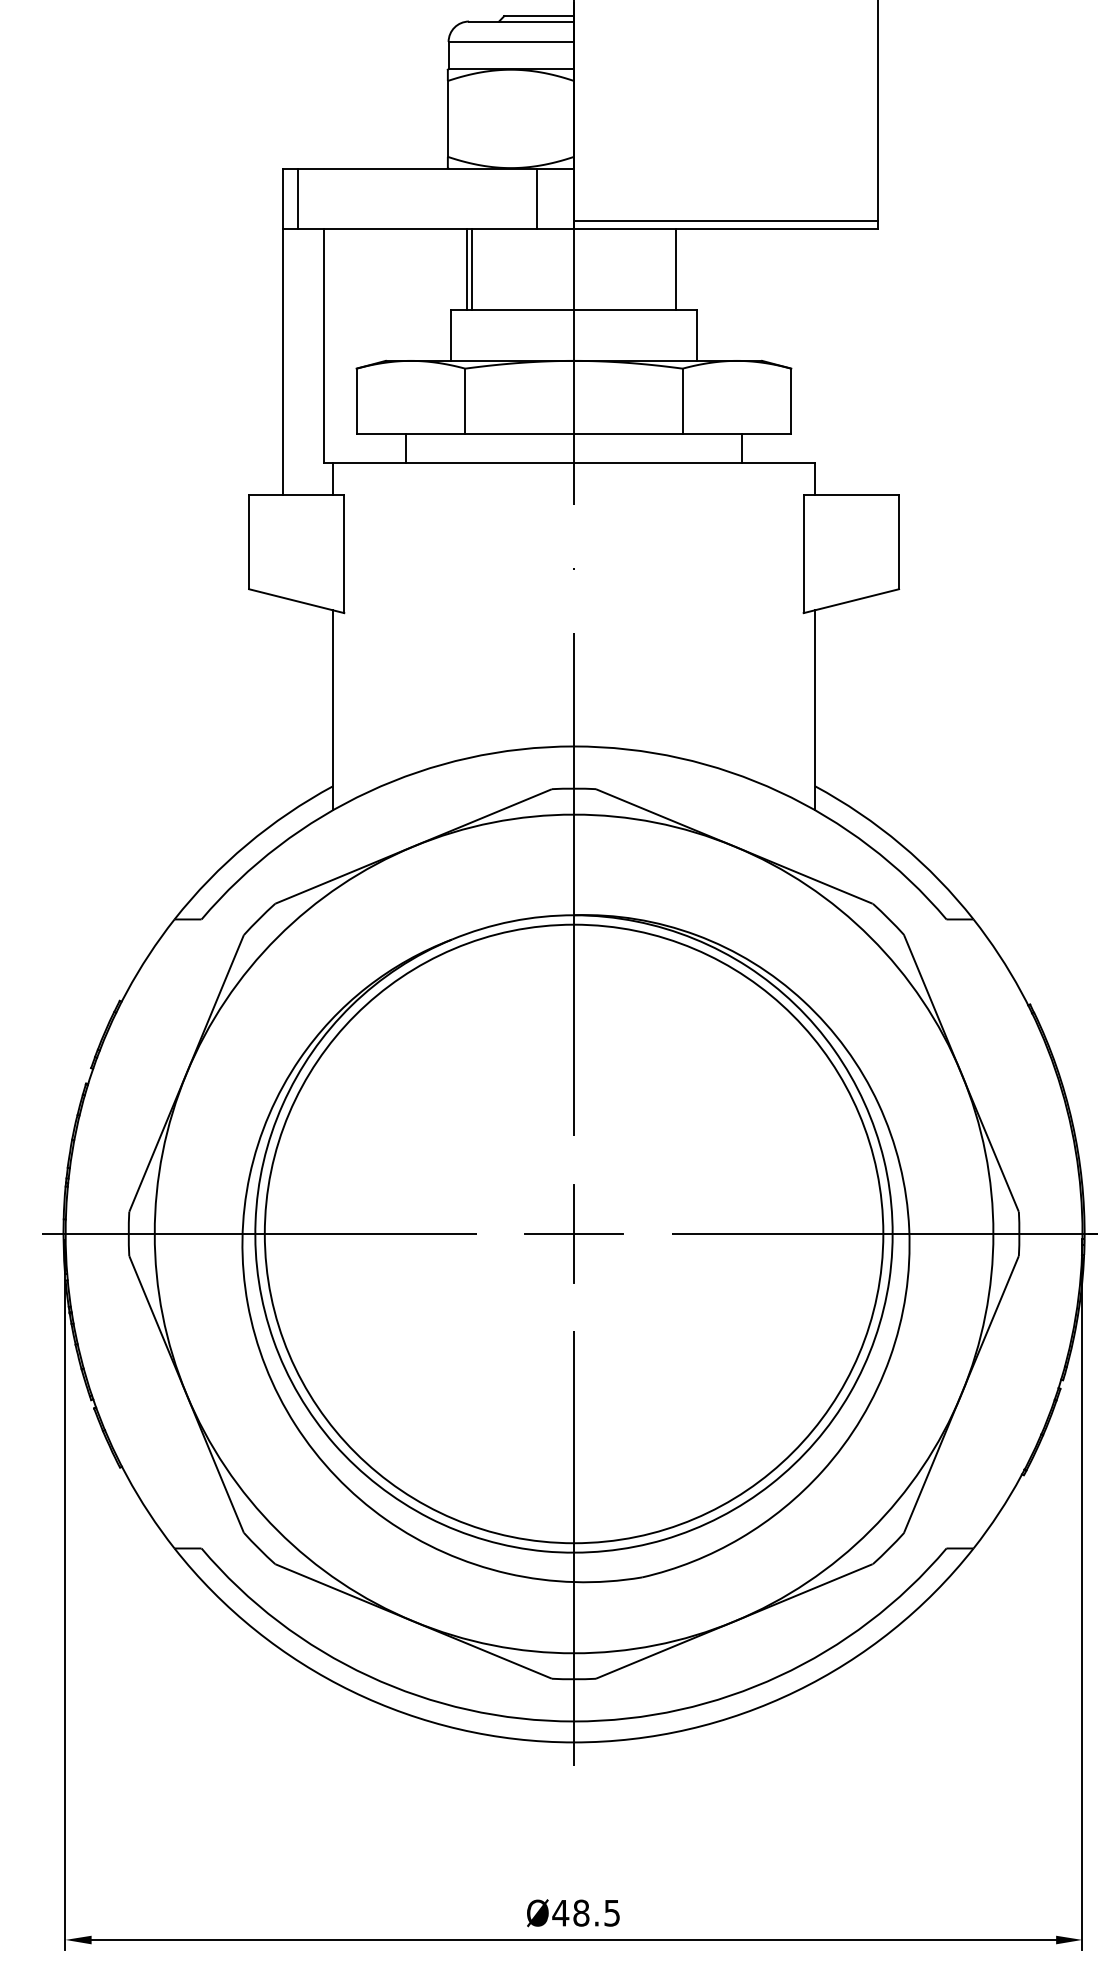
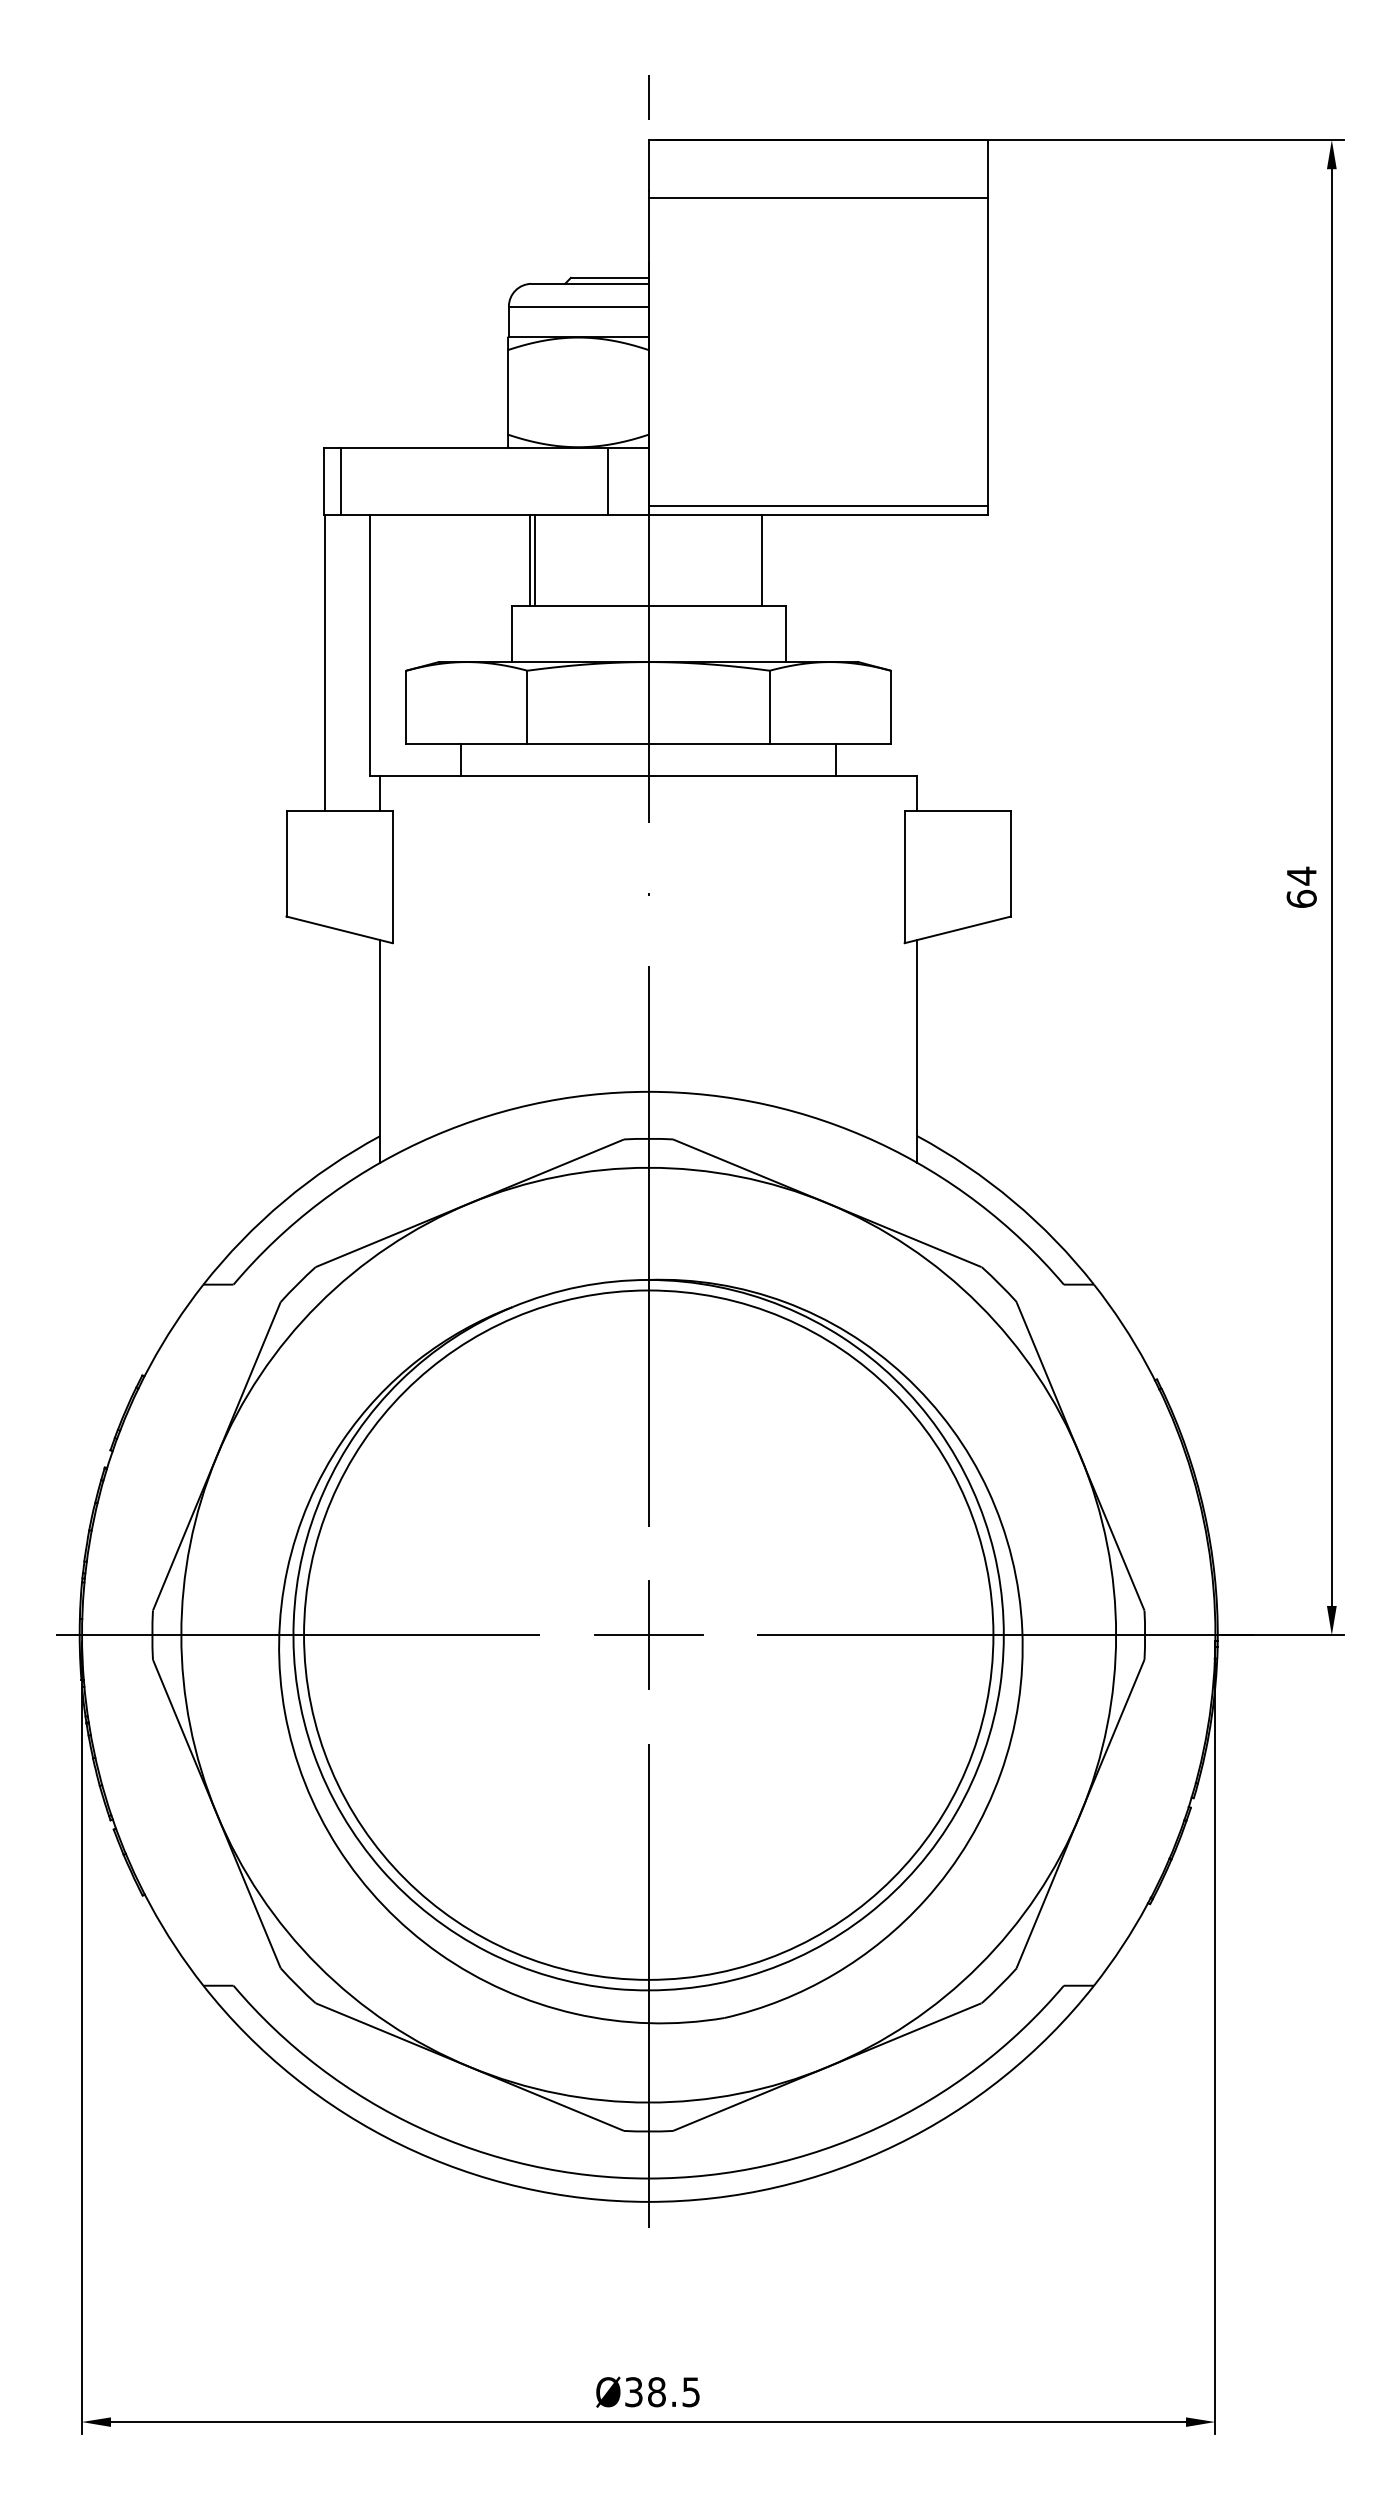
text: (560, 1913) -> (633, 2392), Ø48.5 -> Ø38.5

